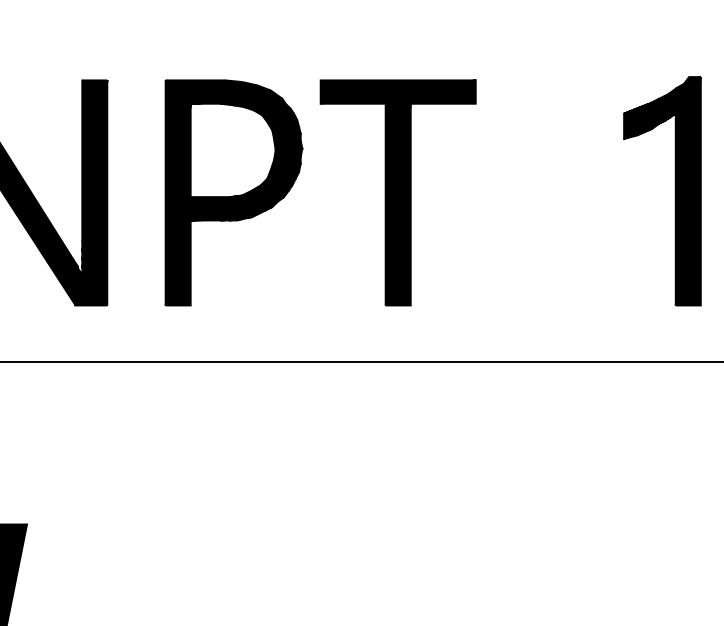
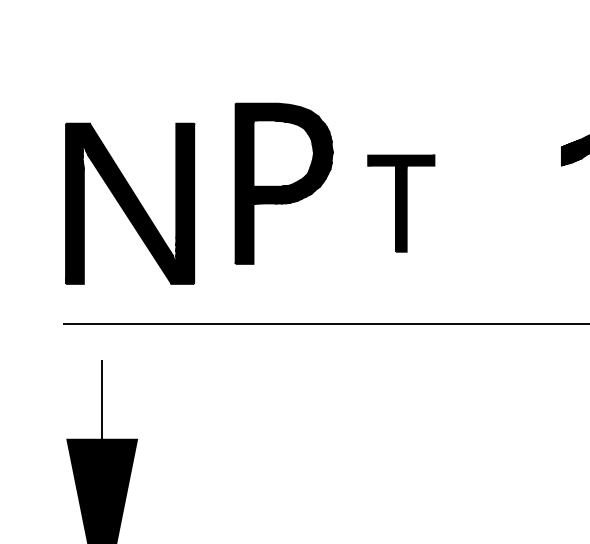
part: (232, 192) -> (283, 183), moved
part: (398, 192) -> (401, 203), size x0.6

